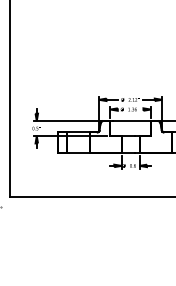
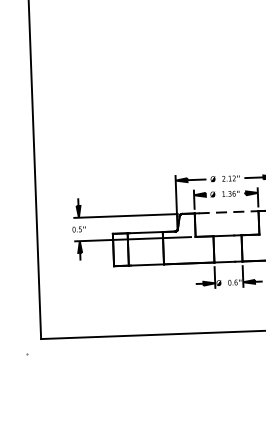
line: (132, 121) -> (229, 212), solid -> dashed

